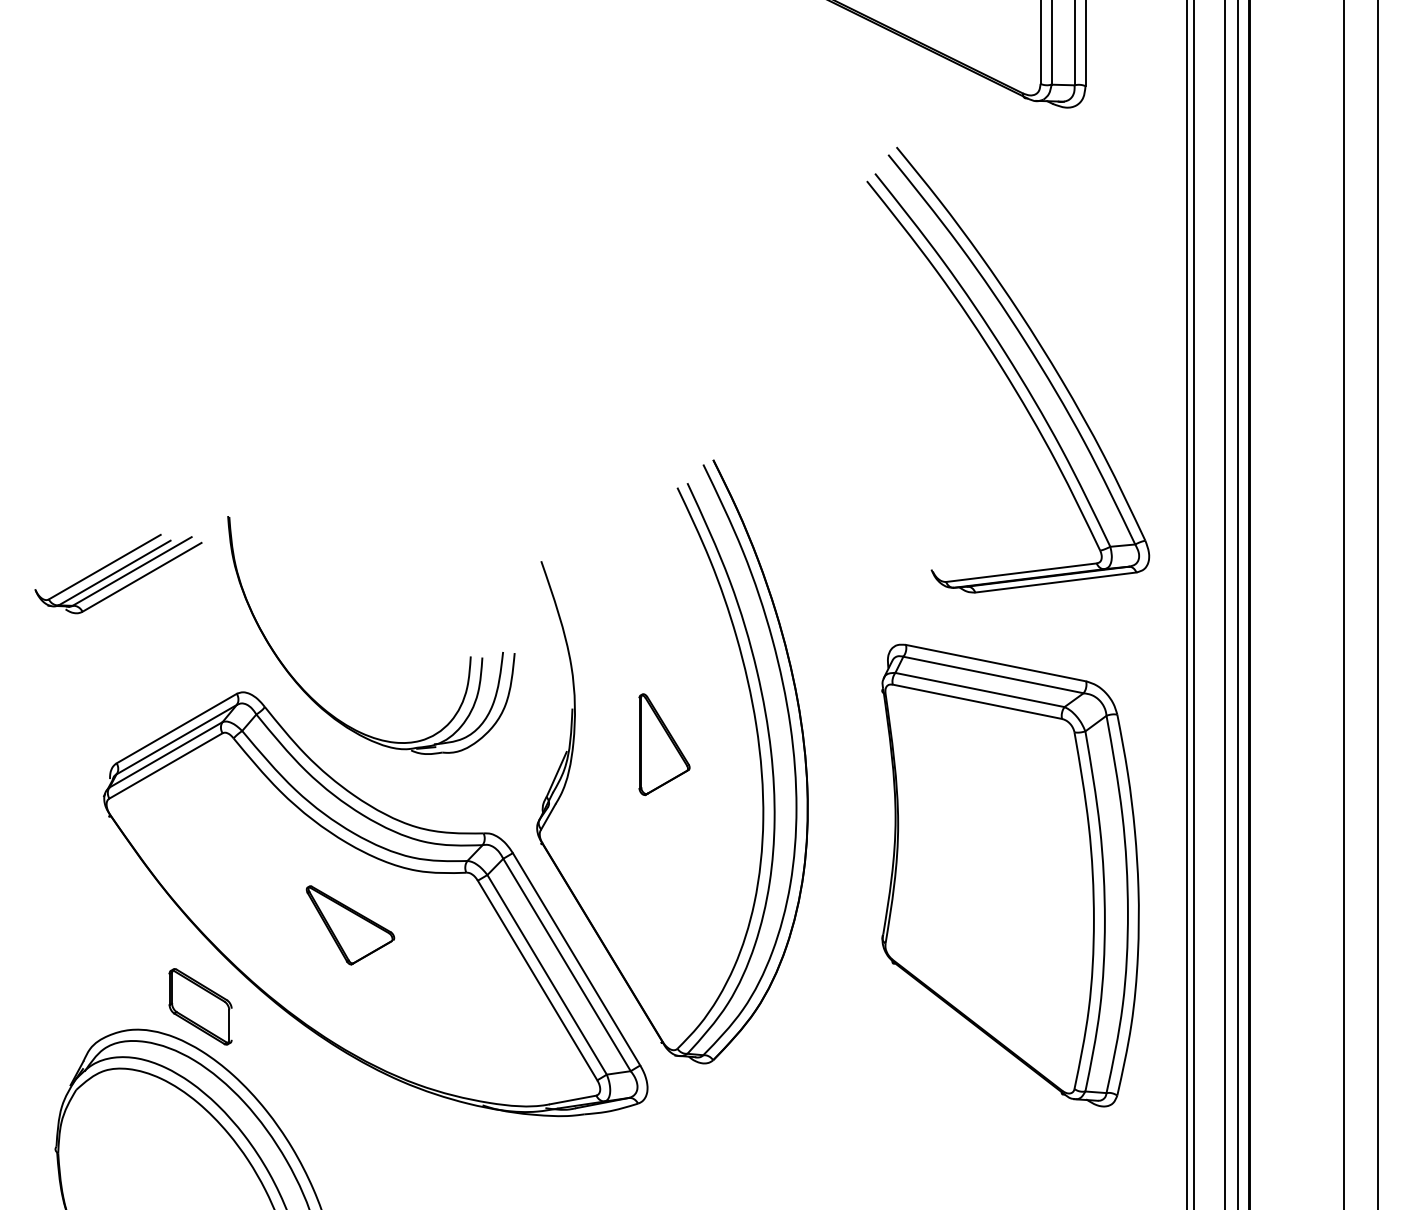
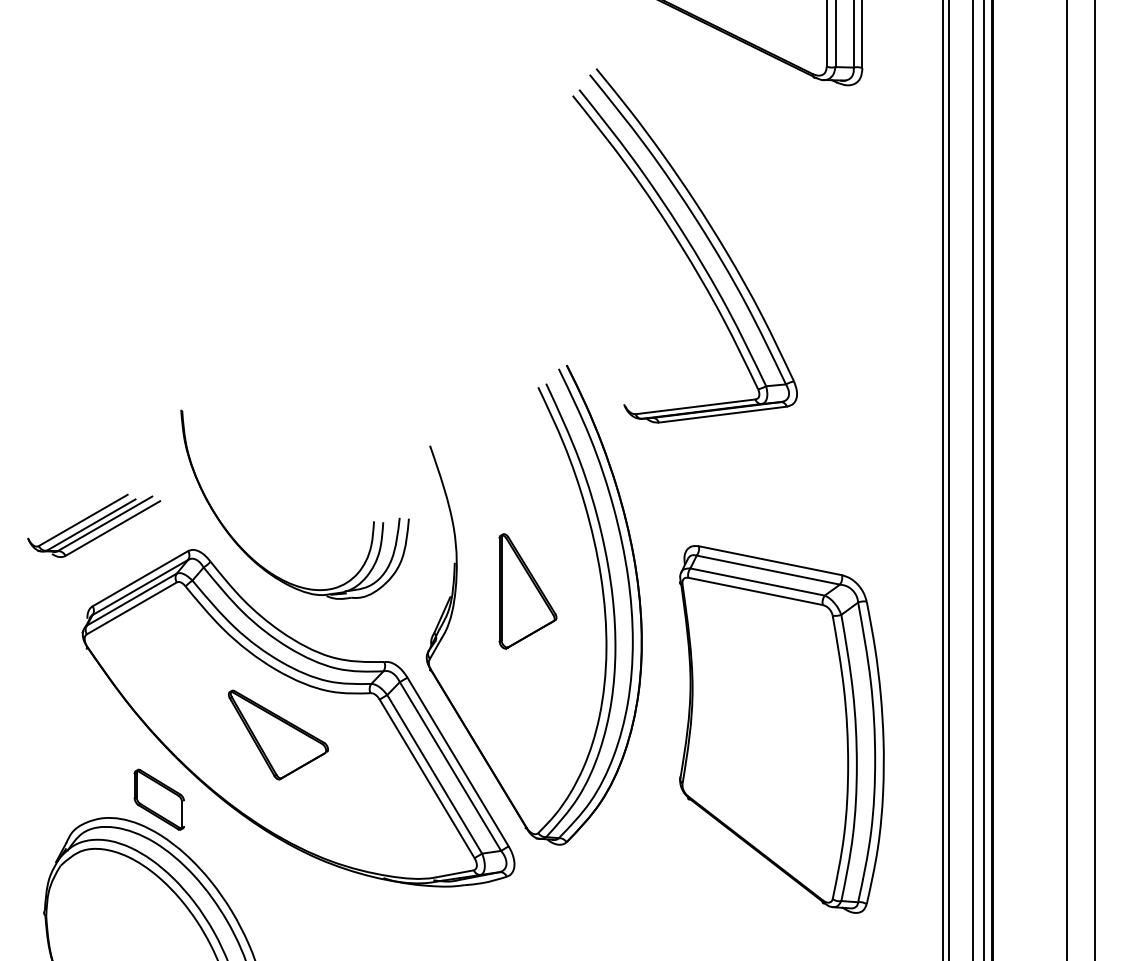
part: (1007, 369) -> (684, 245), moved
part: (118, 573) -> (94, 525), moved
part: (663, 744) -> (527, 591), size x1.43
part: (1010, 875) -> (781, 729), moved
part: (350, 924) -> (278, 734), size x1.43

